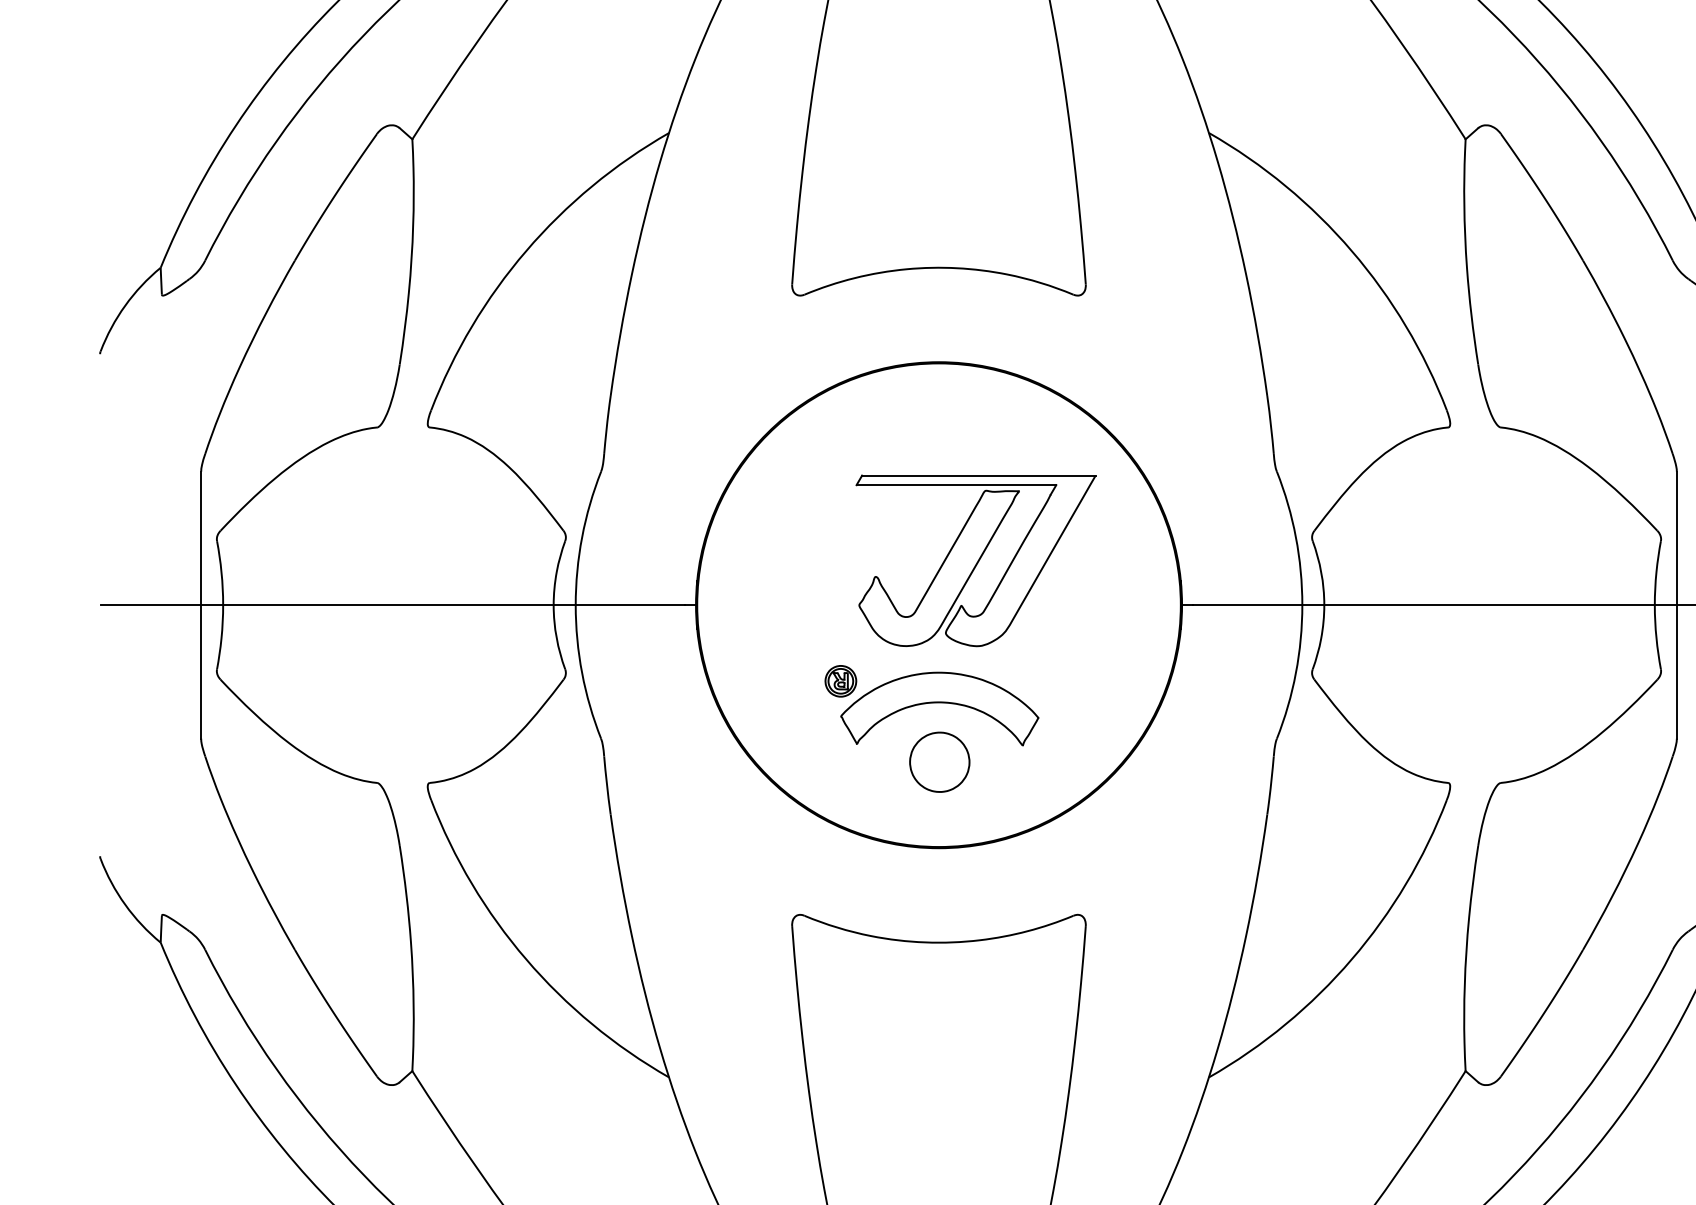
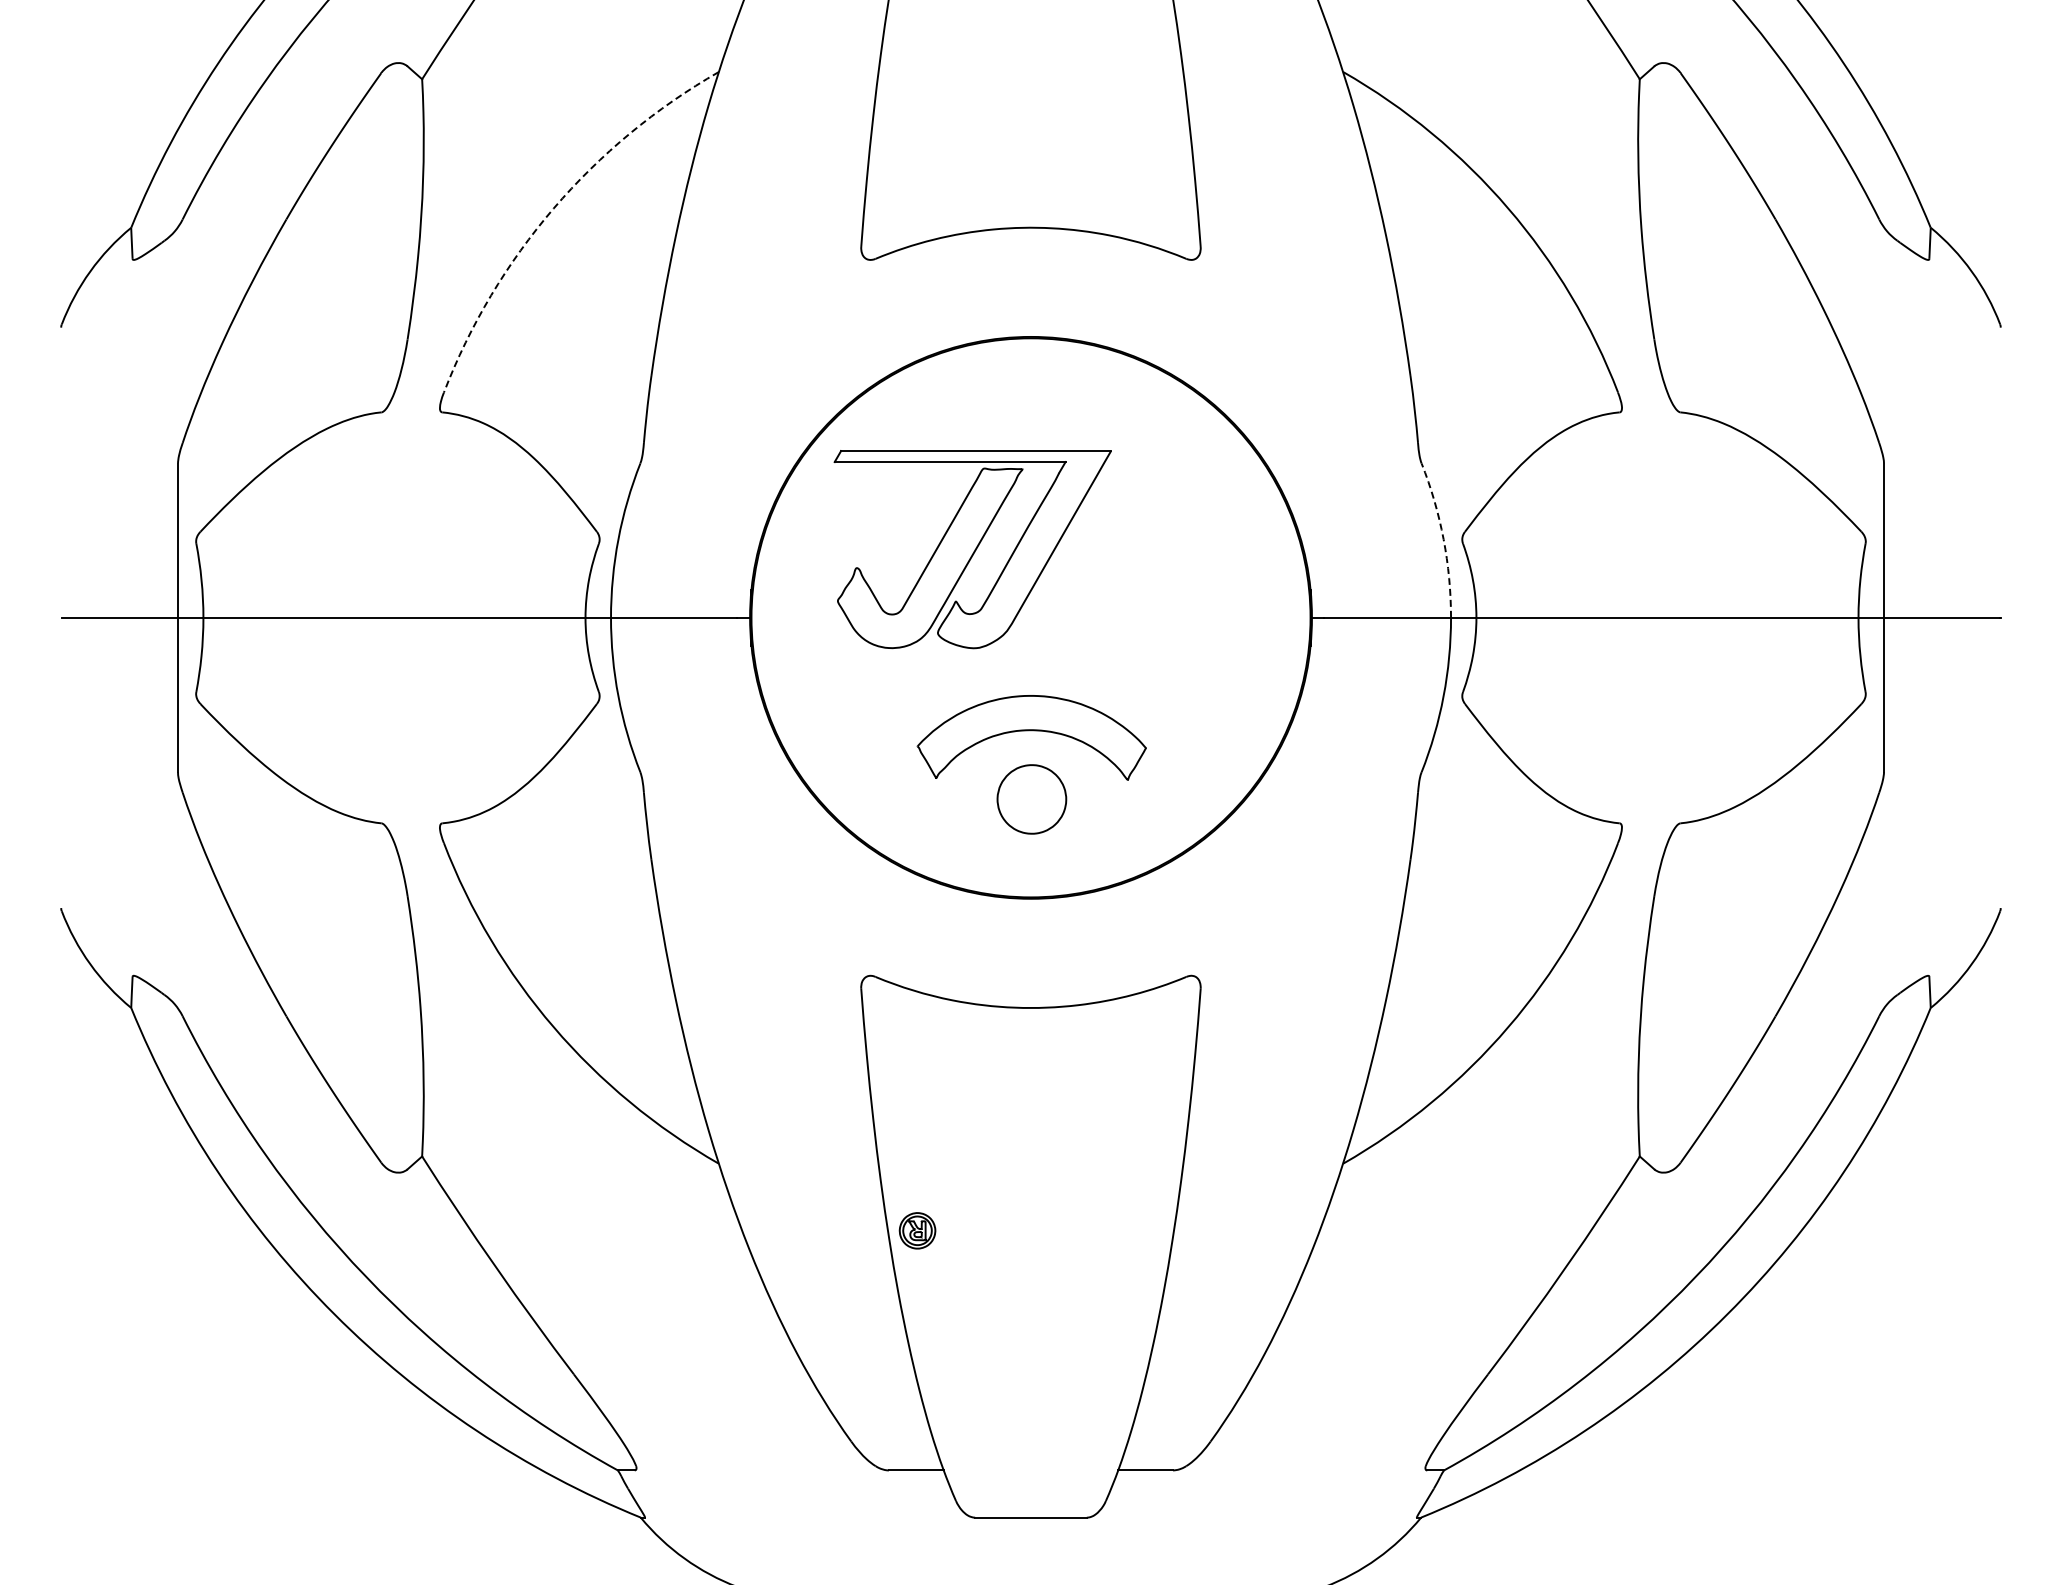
arc: (525, 251) -> (553, 208), solid -> dashed
arc: (1295, 537) -> (1443, 539), solid -> dashed
part: (975, 560) -> (972, 549), moved
part: (840, 681) -> (917, 1230), moved

